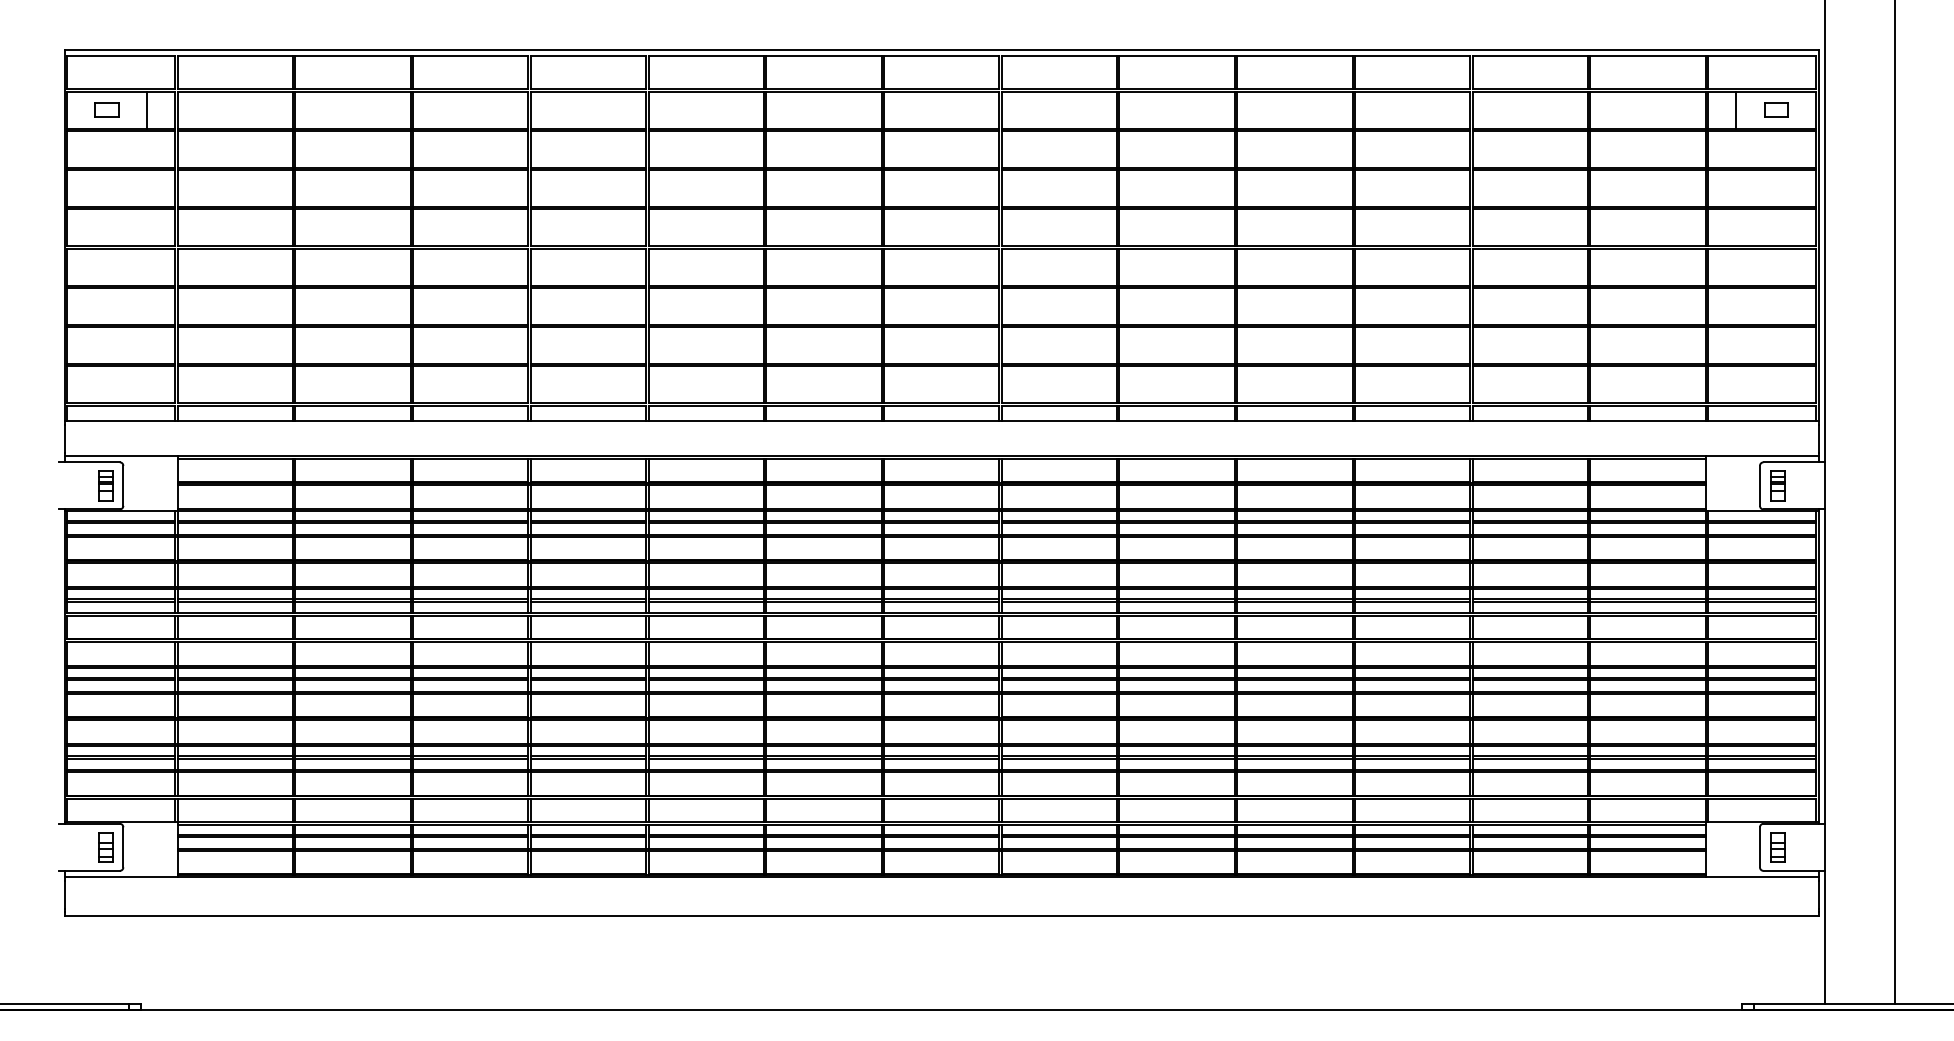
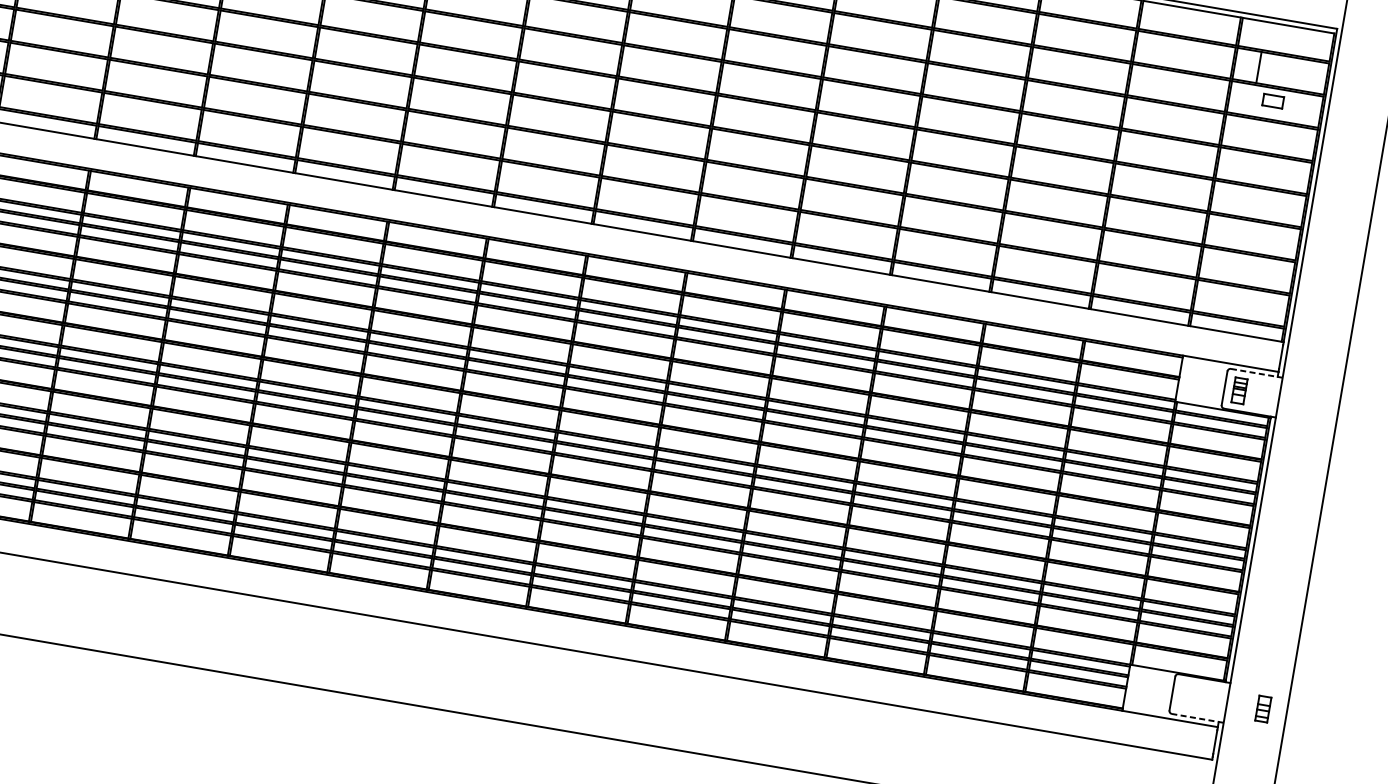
part: (1776, 109) -> (1273, 100), moved
line: (1794, 462) -> (1257, 373), solid -> dashed
part: (1777, 847) -> (1263, 709), moved
line: (1794, 870) -> (1198, 718), solid -> dashed

